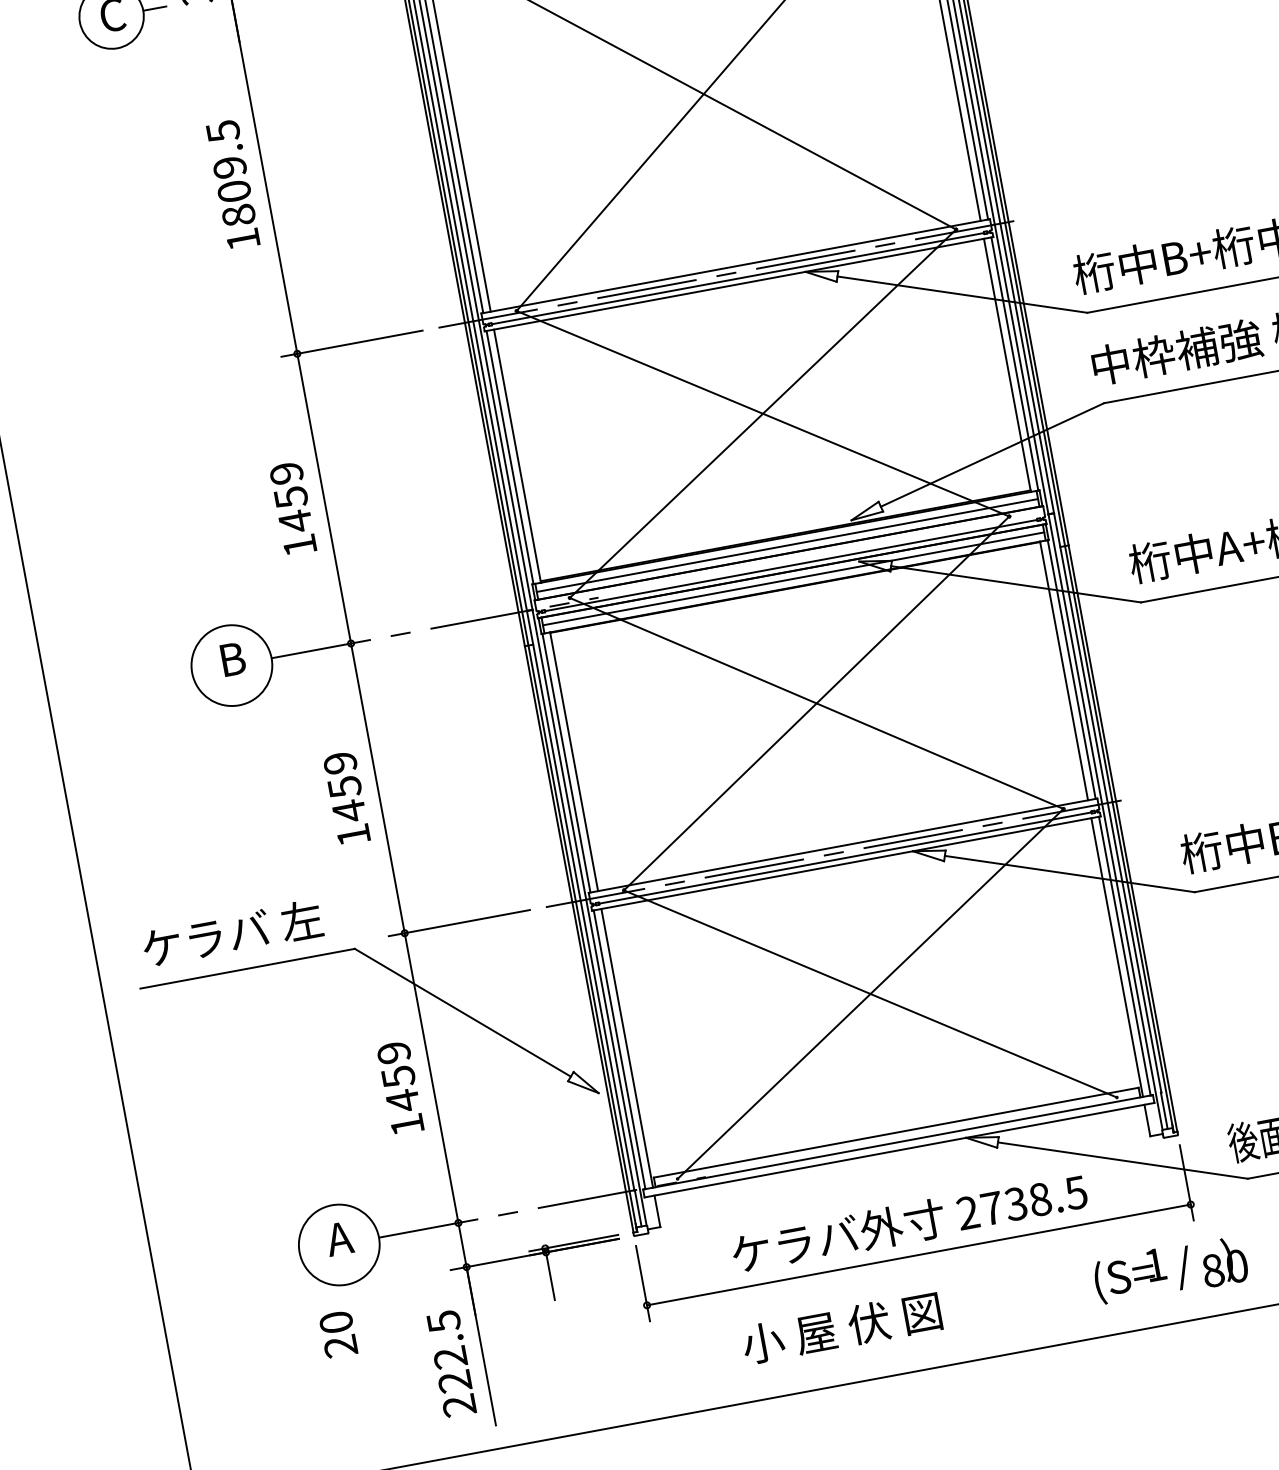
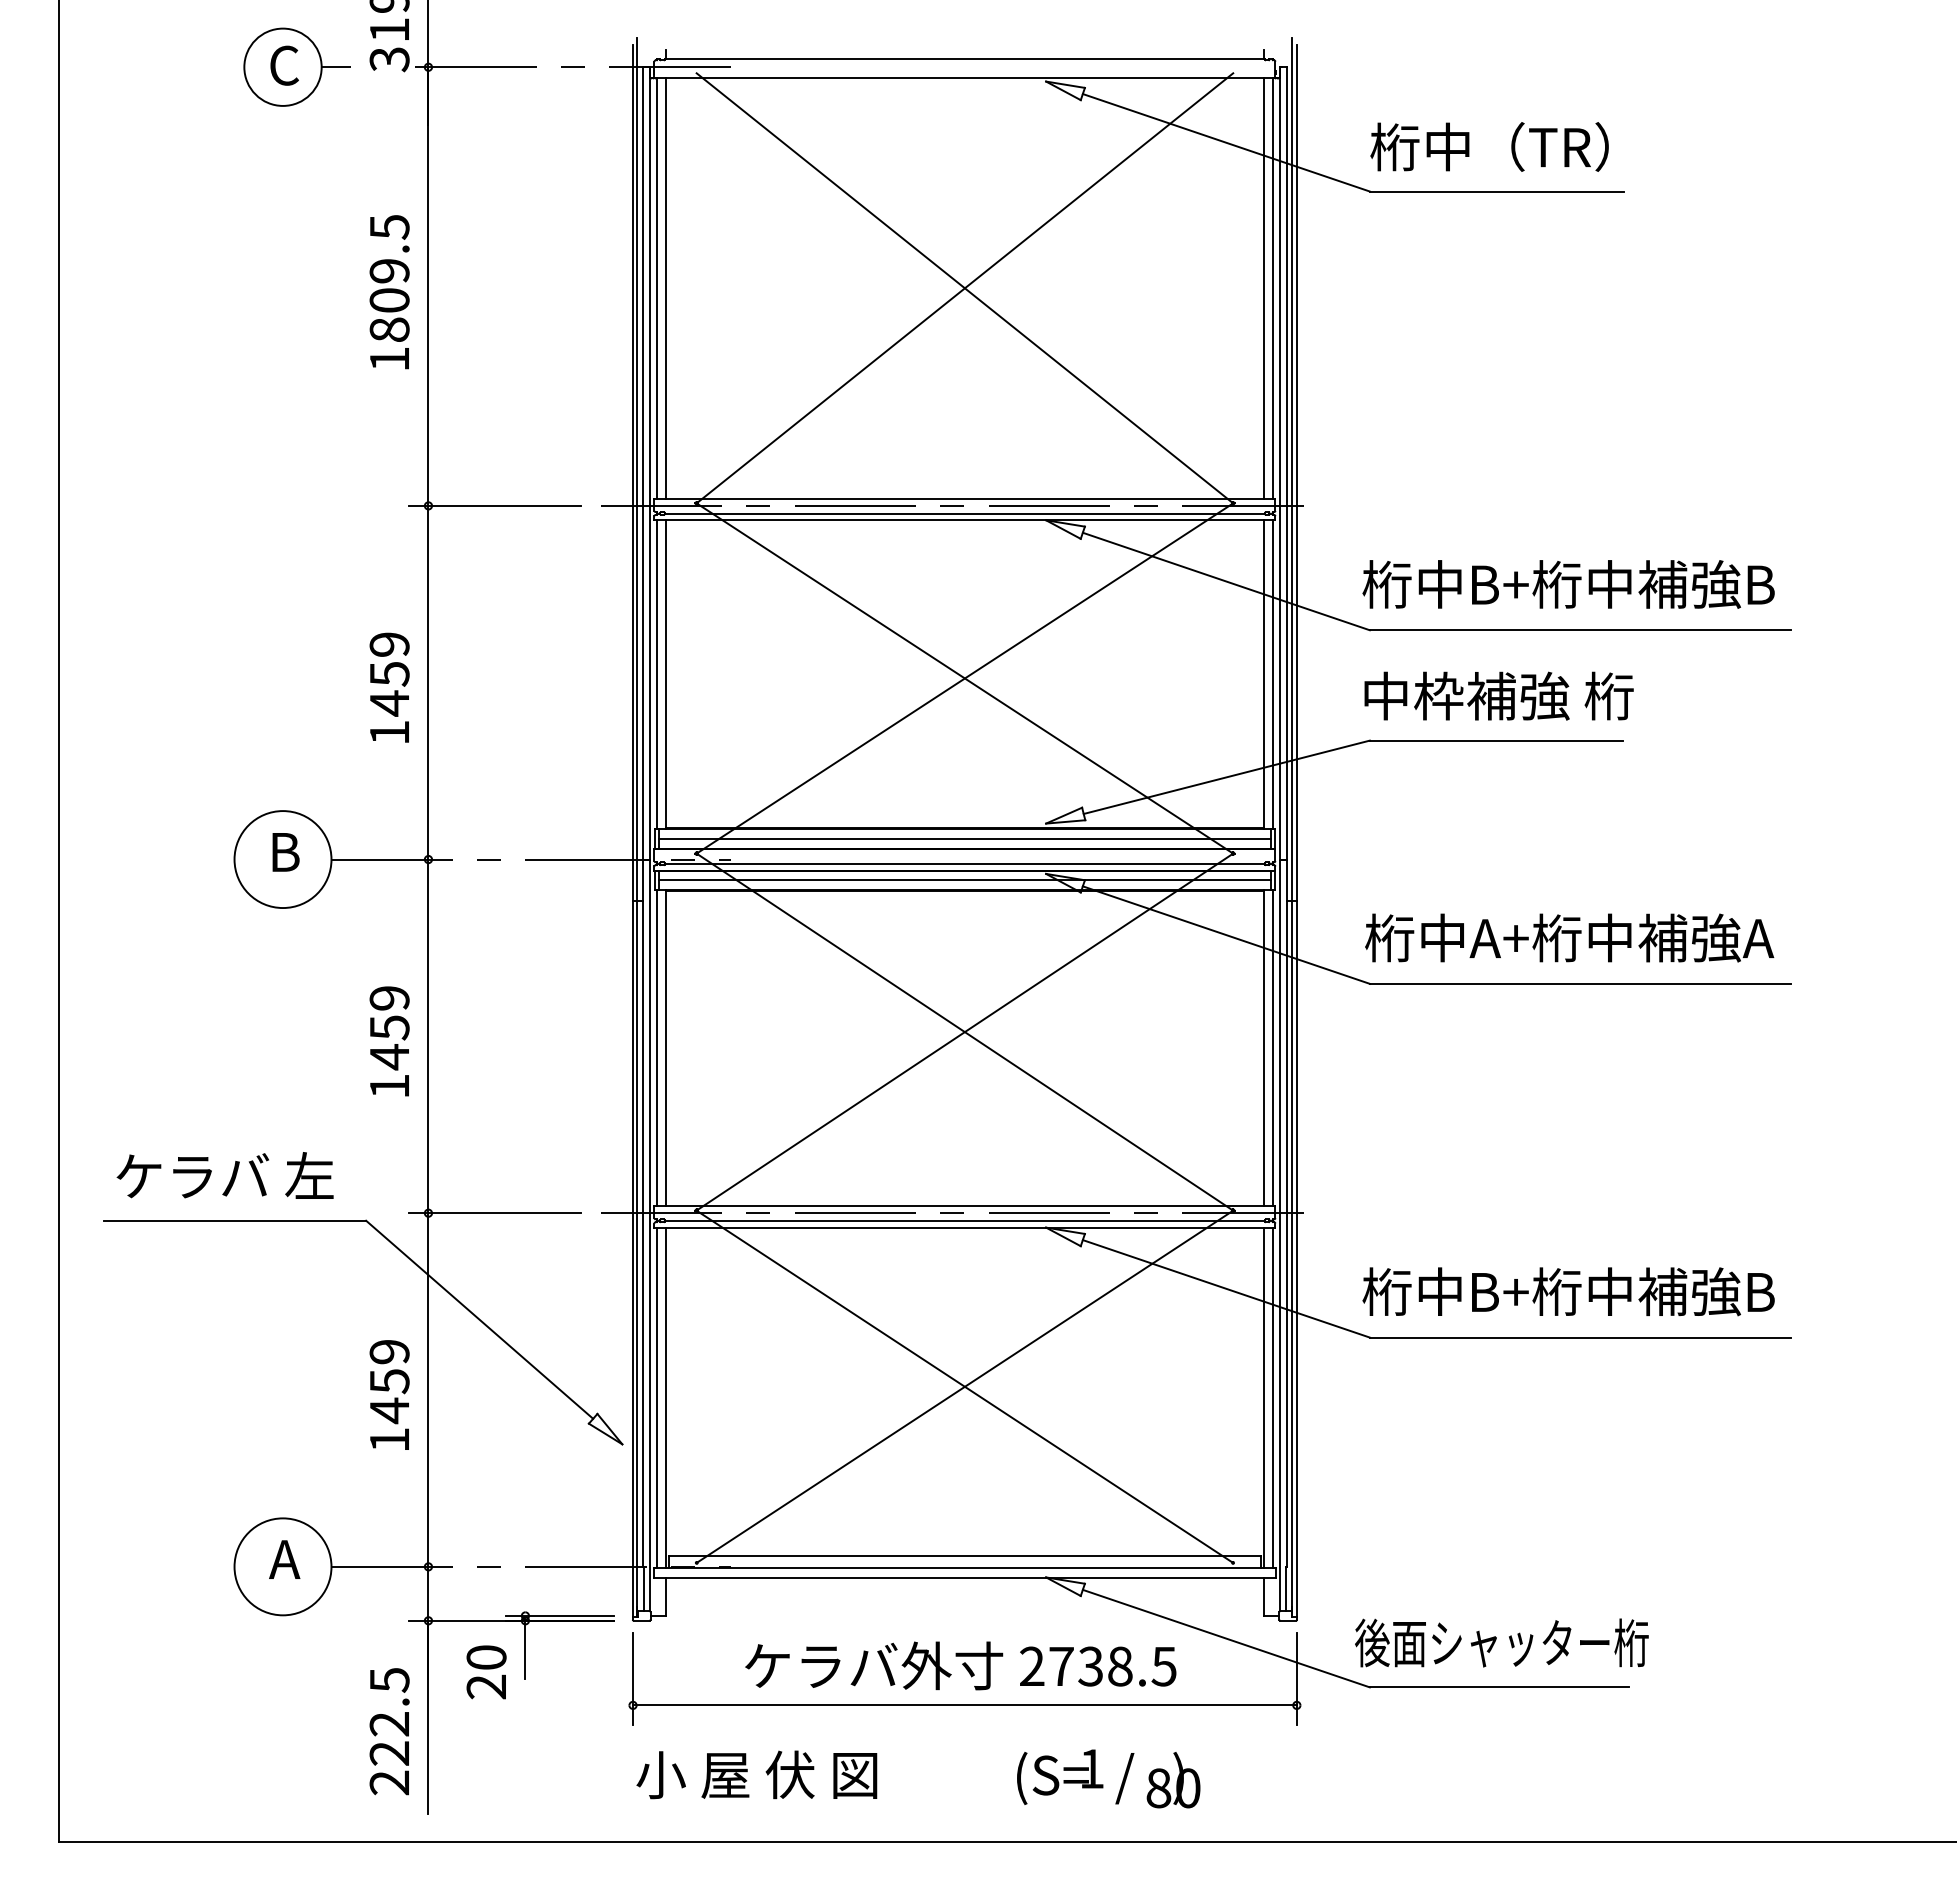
text: (1170, 1270) -> (1108, 1778), moved
text: (841, 1327) -> (756, 1774), moved
text: (338, 1334) -> (486, 1672), moved

